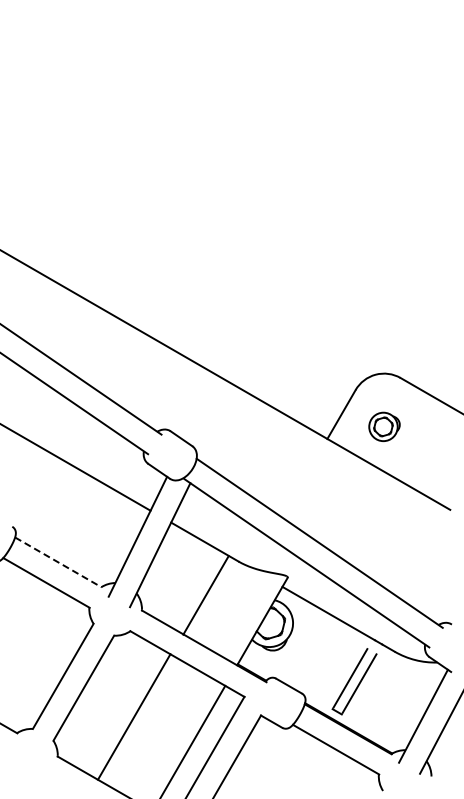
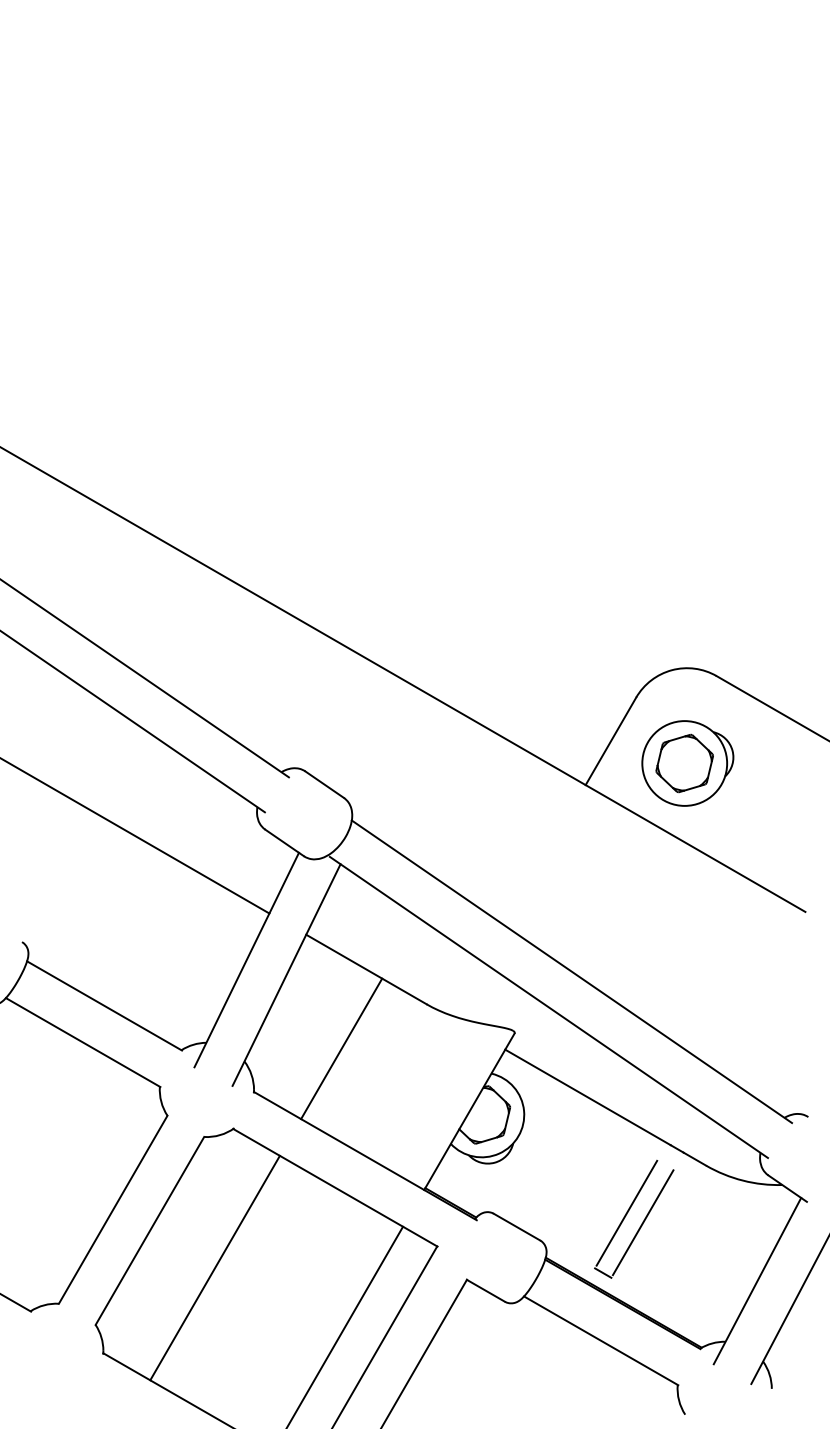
part: (384, 426) -> (687, 762), size x1.67
line: (58, 562) -> (104, 1006), dashed -> solid
line: (205, 595) -> (340, 1048), moved
line: (134, 716) -> (215, 1267), moved

